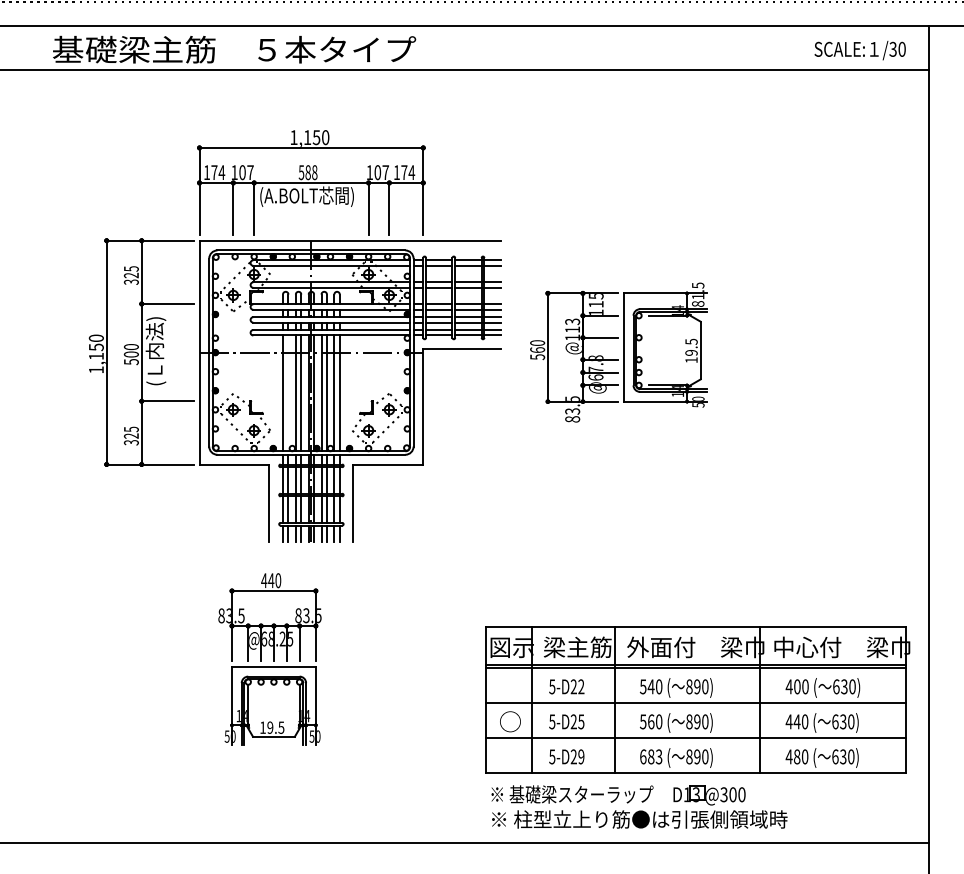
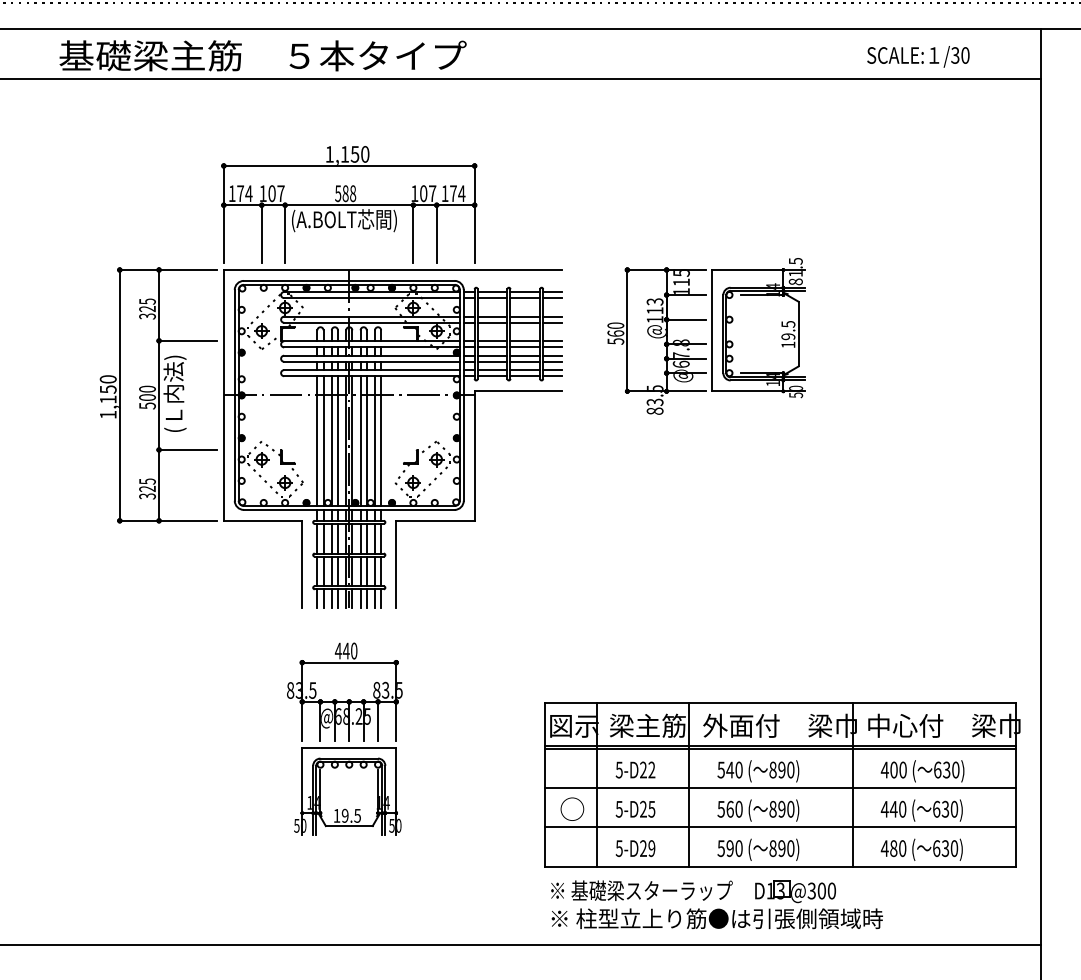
text: (860, 50) -> (918, 56), moved
part: (618, 352) -> (706, 336), moved
line: (288, 393) -> (323, 441), added
part: (269, 658) -> (344, 738), moved
text: (650, 756) -> (729, 848), 683 -> 590

